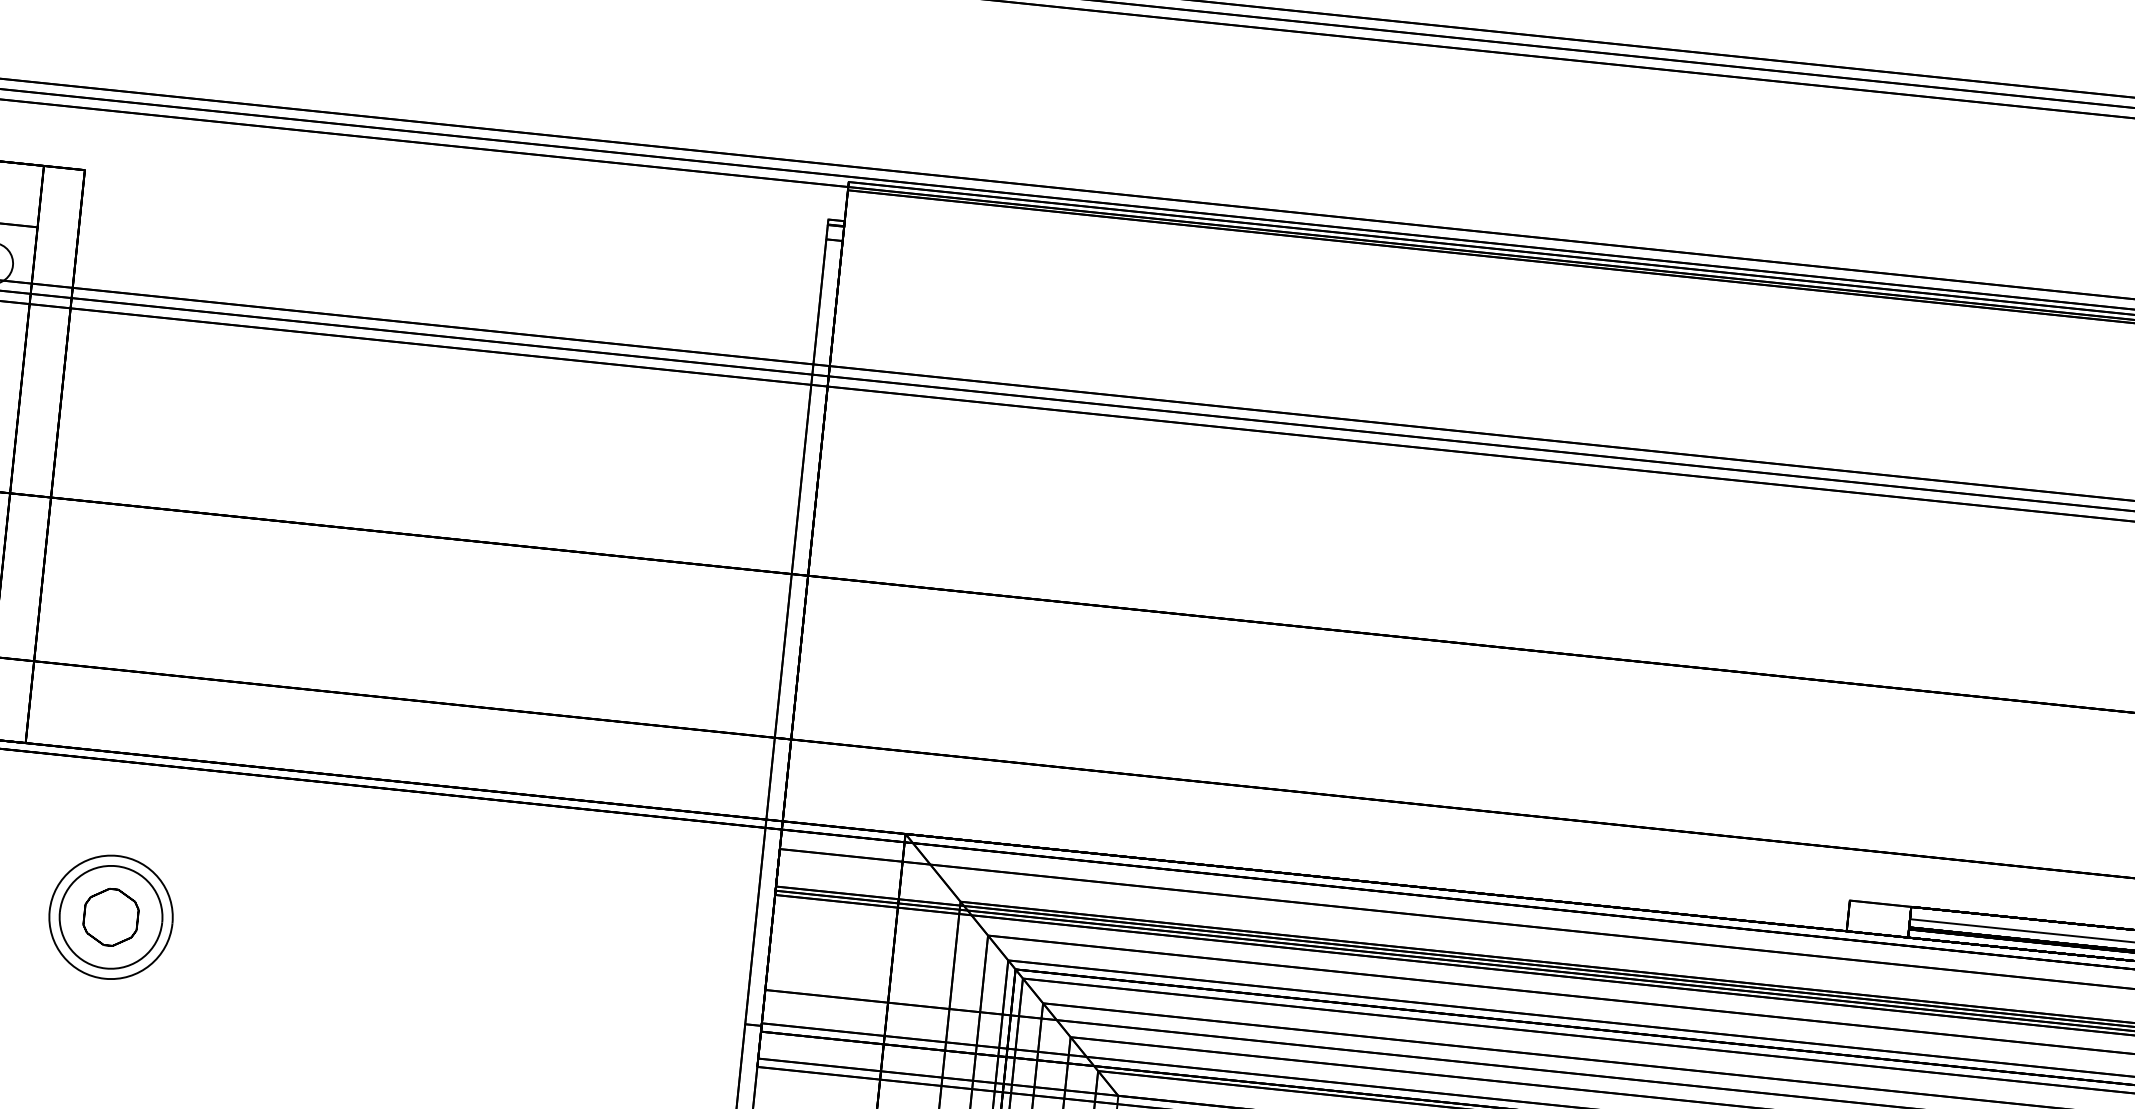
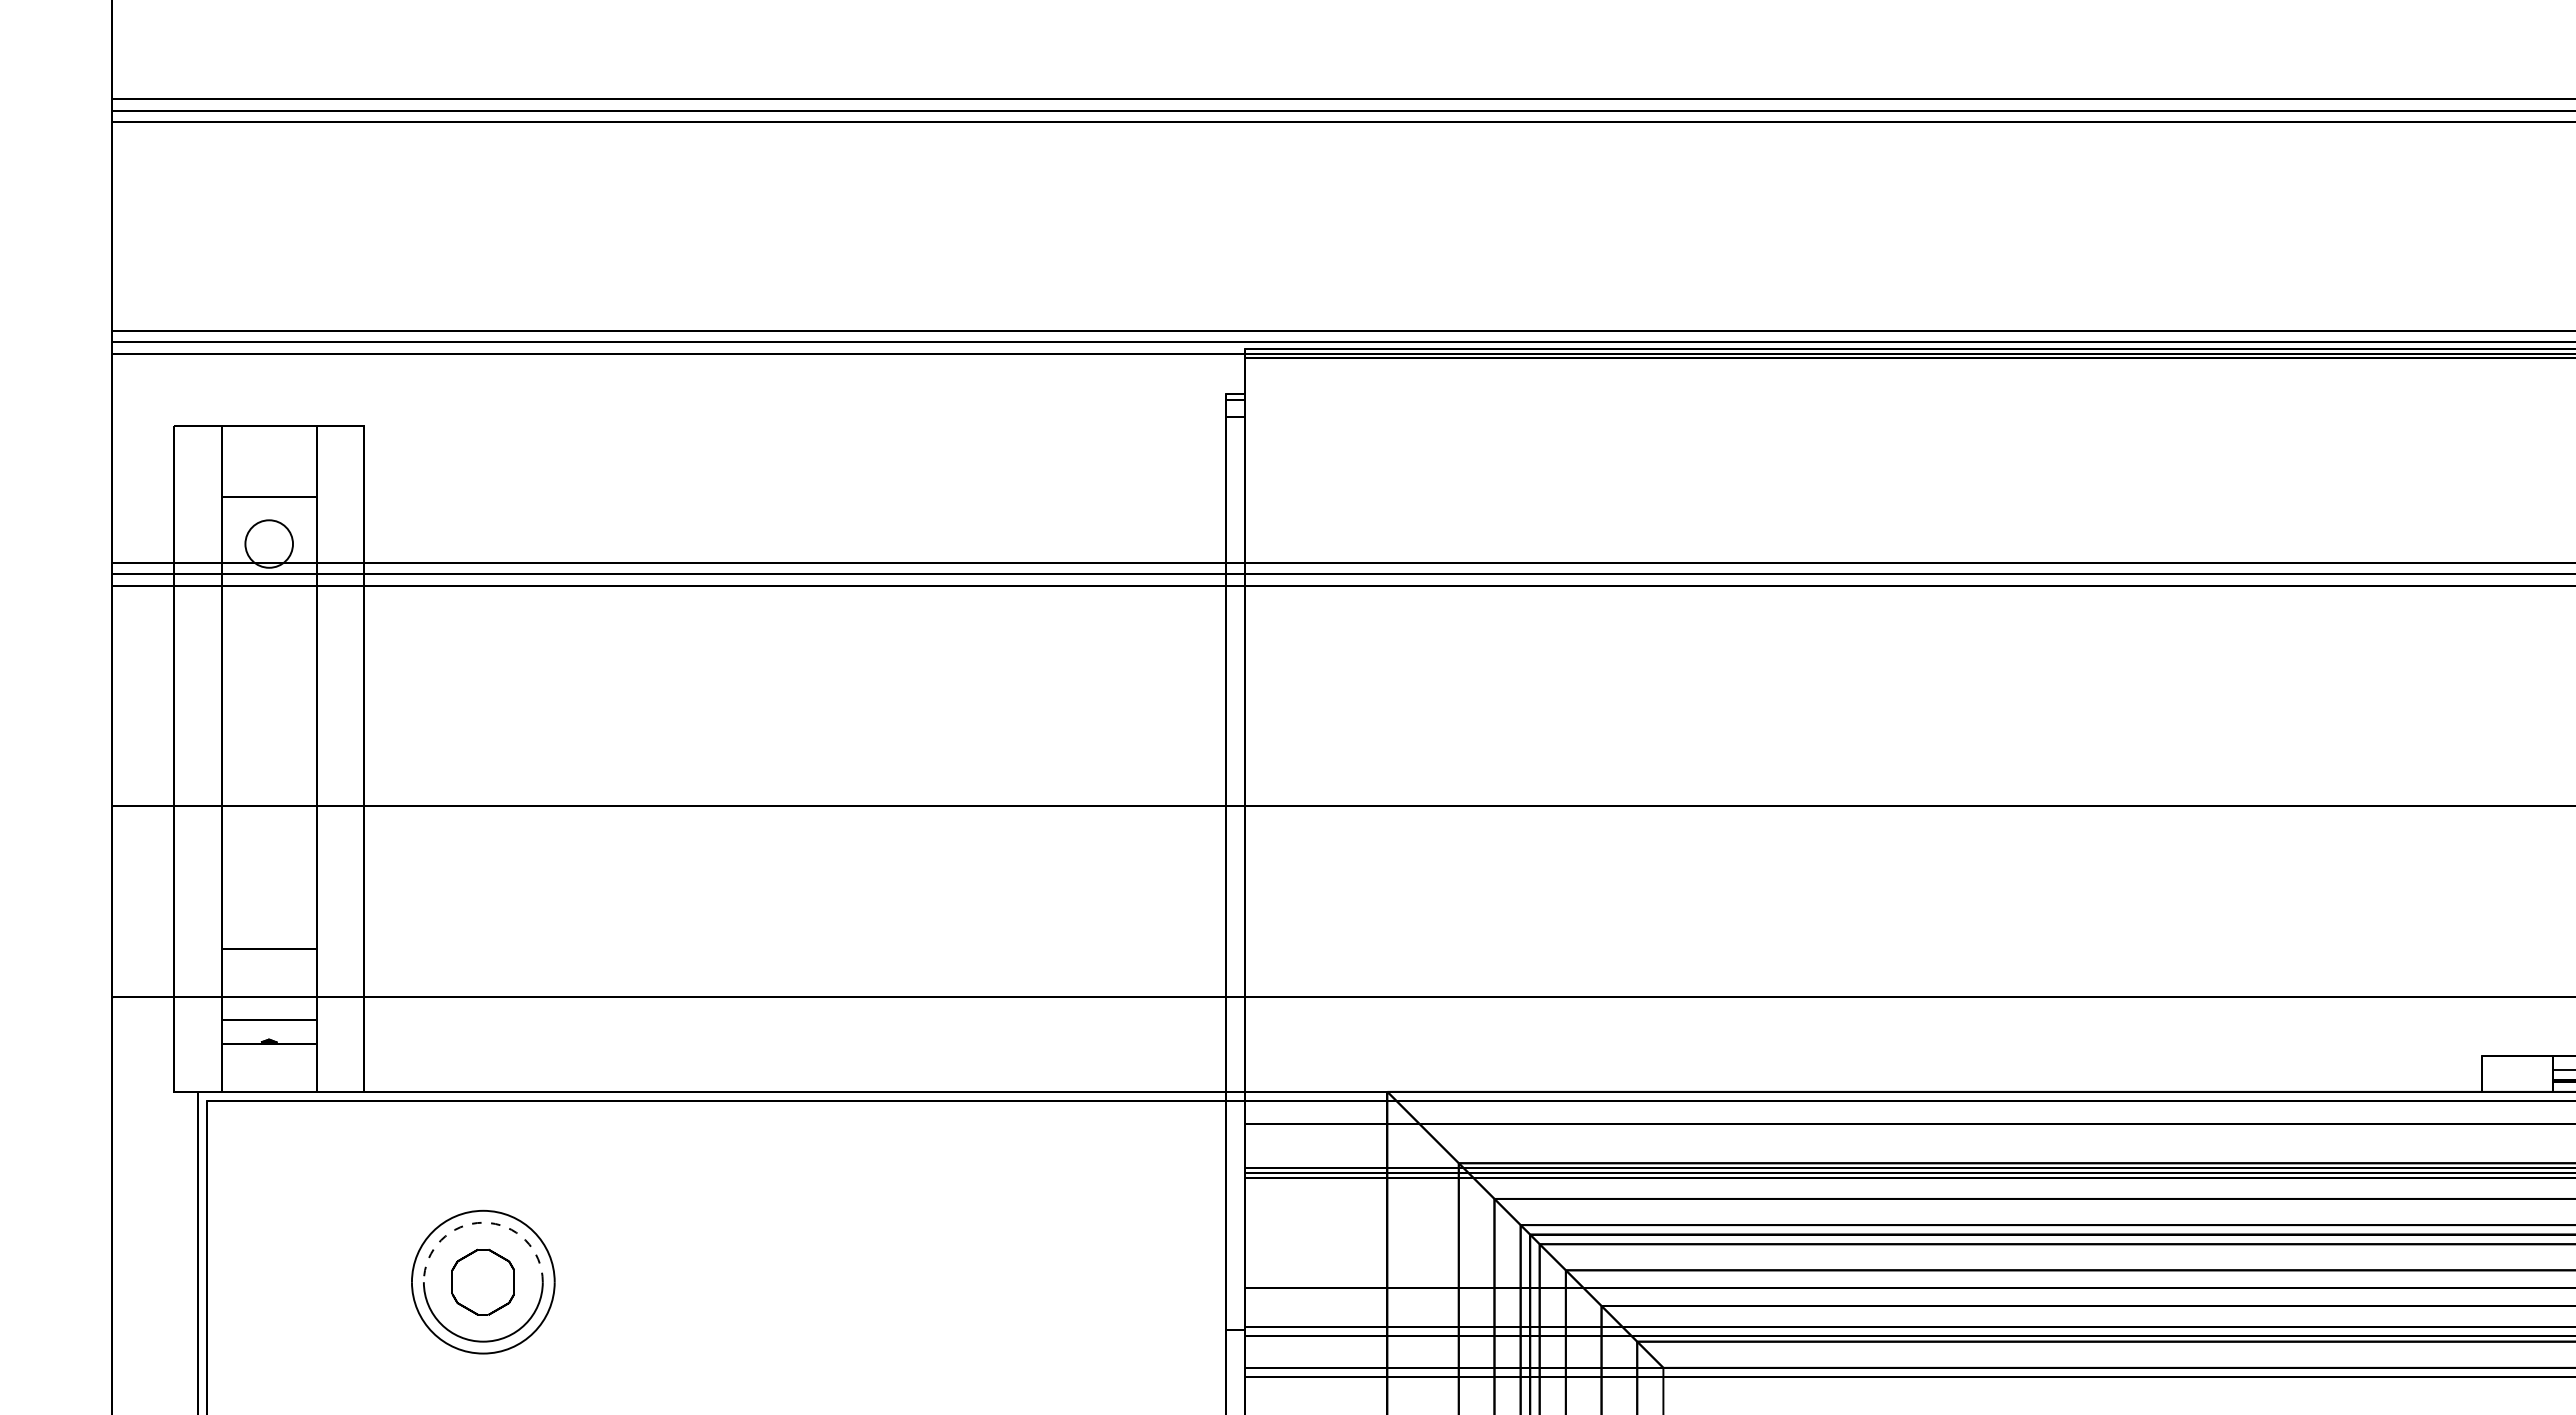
arc: (116, 866) -> (483, 1222), solid -> dashed

